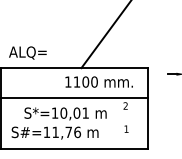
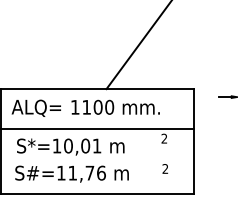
text: (27, 52) -> (35, 107), moved
text: (99, 81) -> (115, 106), moved
text: (65, 113) -> (70, 146), moved
text: (125, 128) -> (164, 168), 1 -> 2

